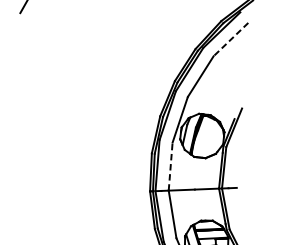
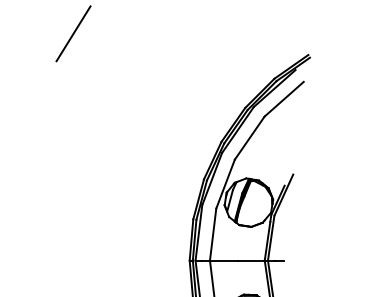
line: (230, 39) -> (283, 99), dashed -> solid
line: (171, 166) -> (213, 234), dashed -> solid

